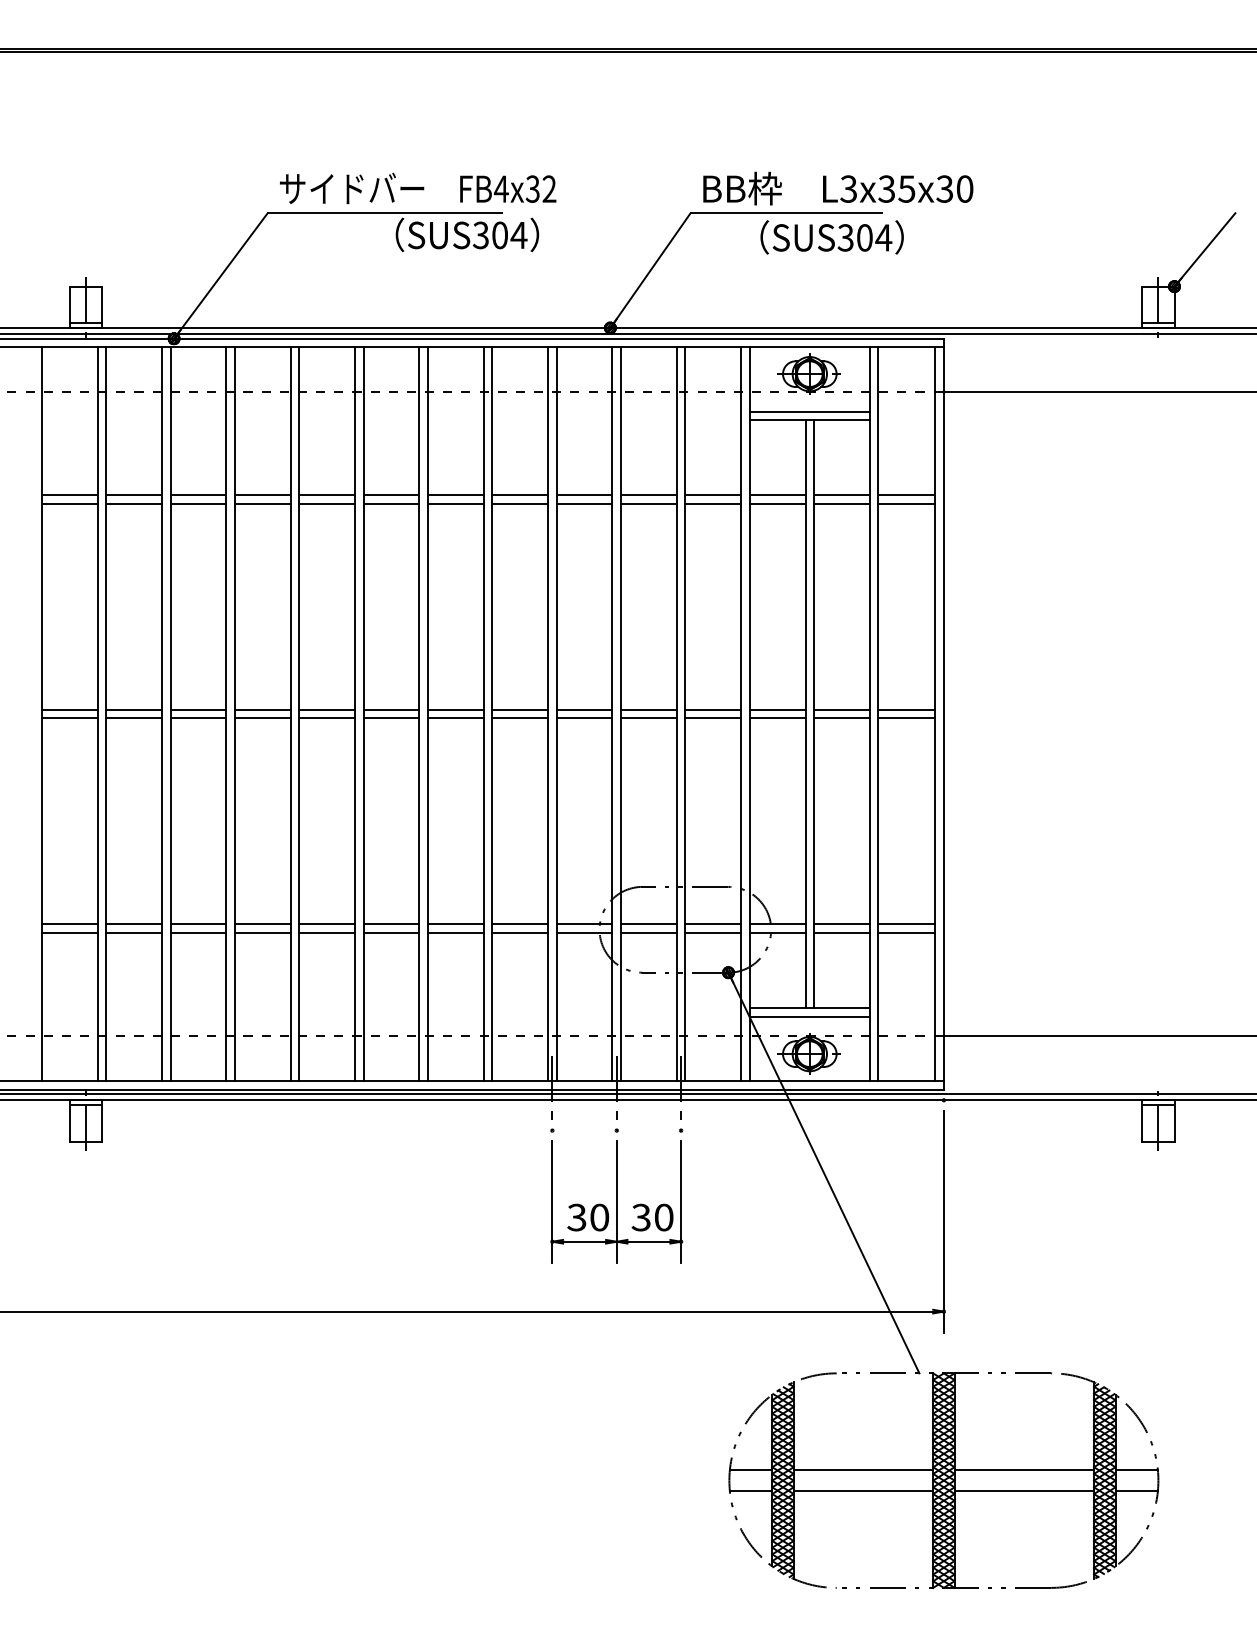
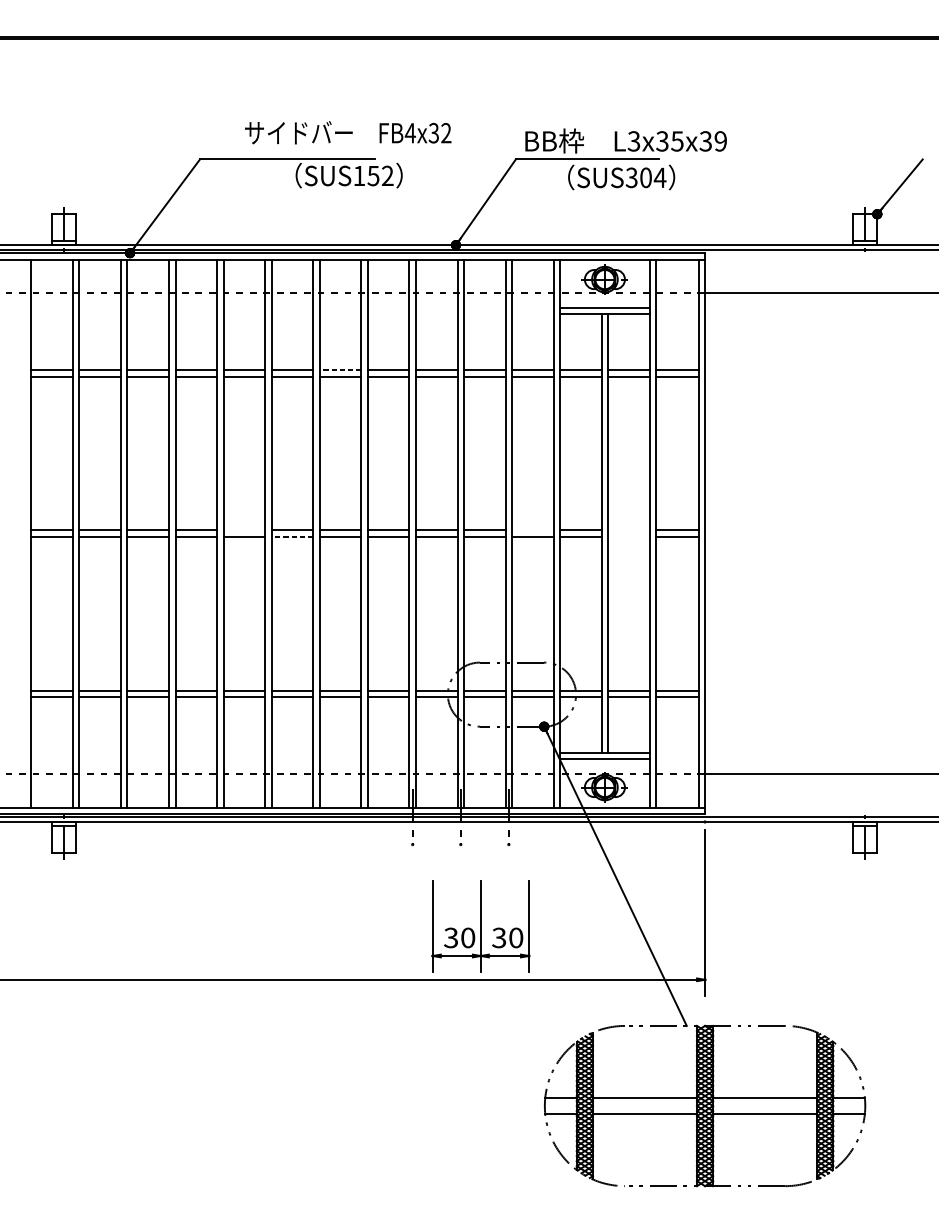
text: (418, 188) -> (348, 132), moved
text: (964, 188) -> (720, 140), L3x35x30 -> L3x35x39
text: (499, 235) -> (373, 176), SUS304 -> SUS152
line: (455, 495) -> (340, 370), solid -> dashed
line: (327, 709) -> (244, 530), removed
line: (713, 709) -> (532, 530), removed
line: (841, 709) -> (628, 530), removed
line: (391, 718) -> (292, 536), solid -> dashed
line: (841, 718) -> (628, 536), removed
part: (616, 1201) -> (480, 925), moved

